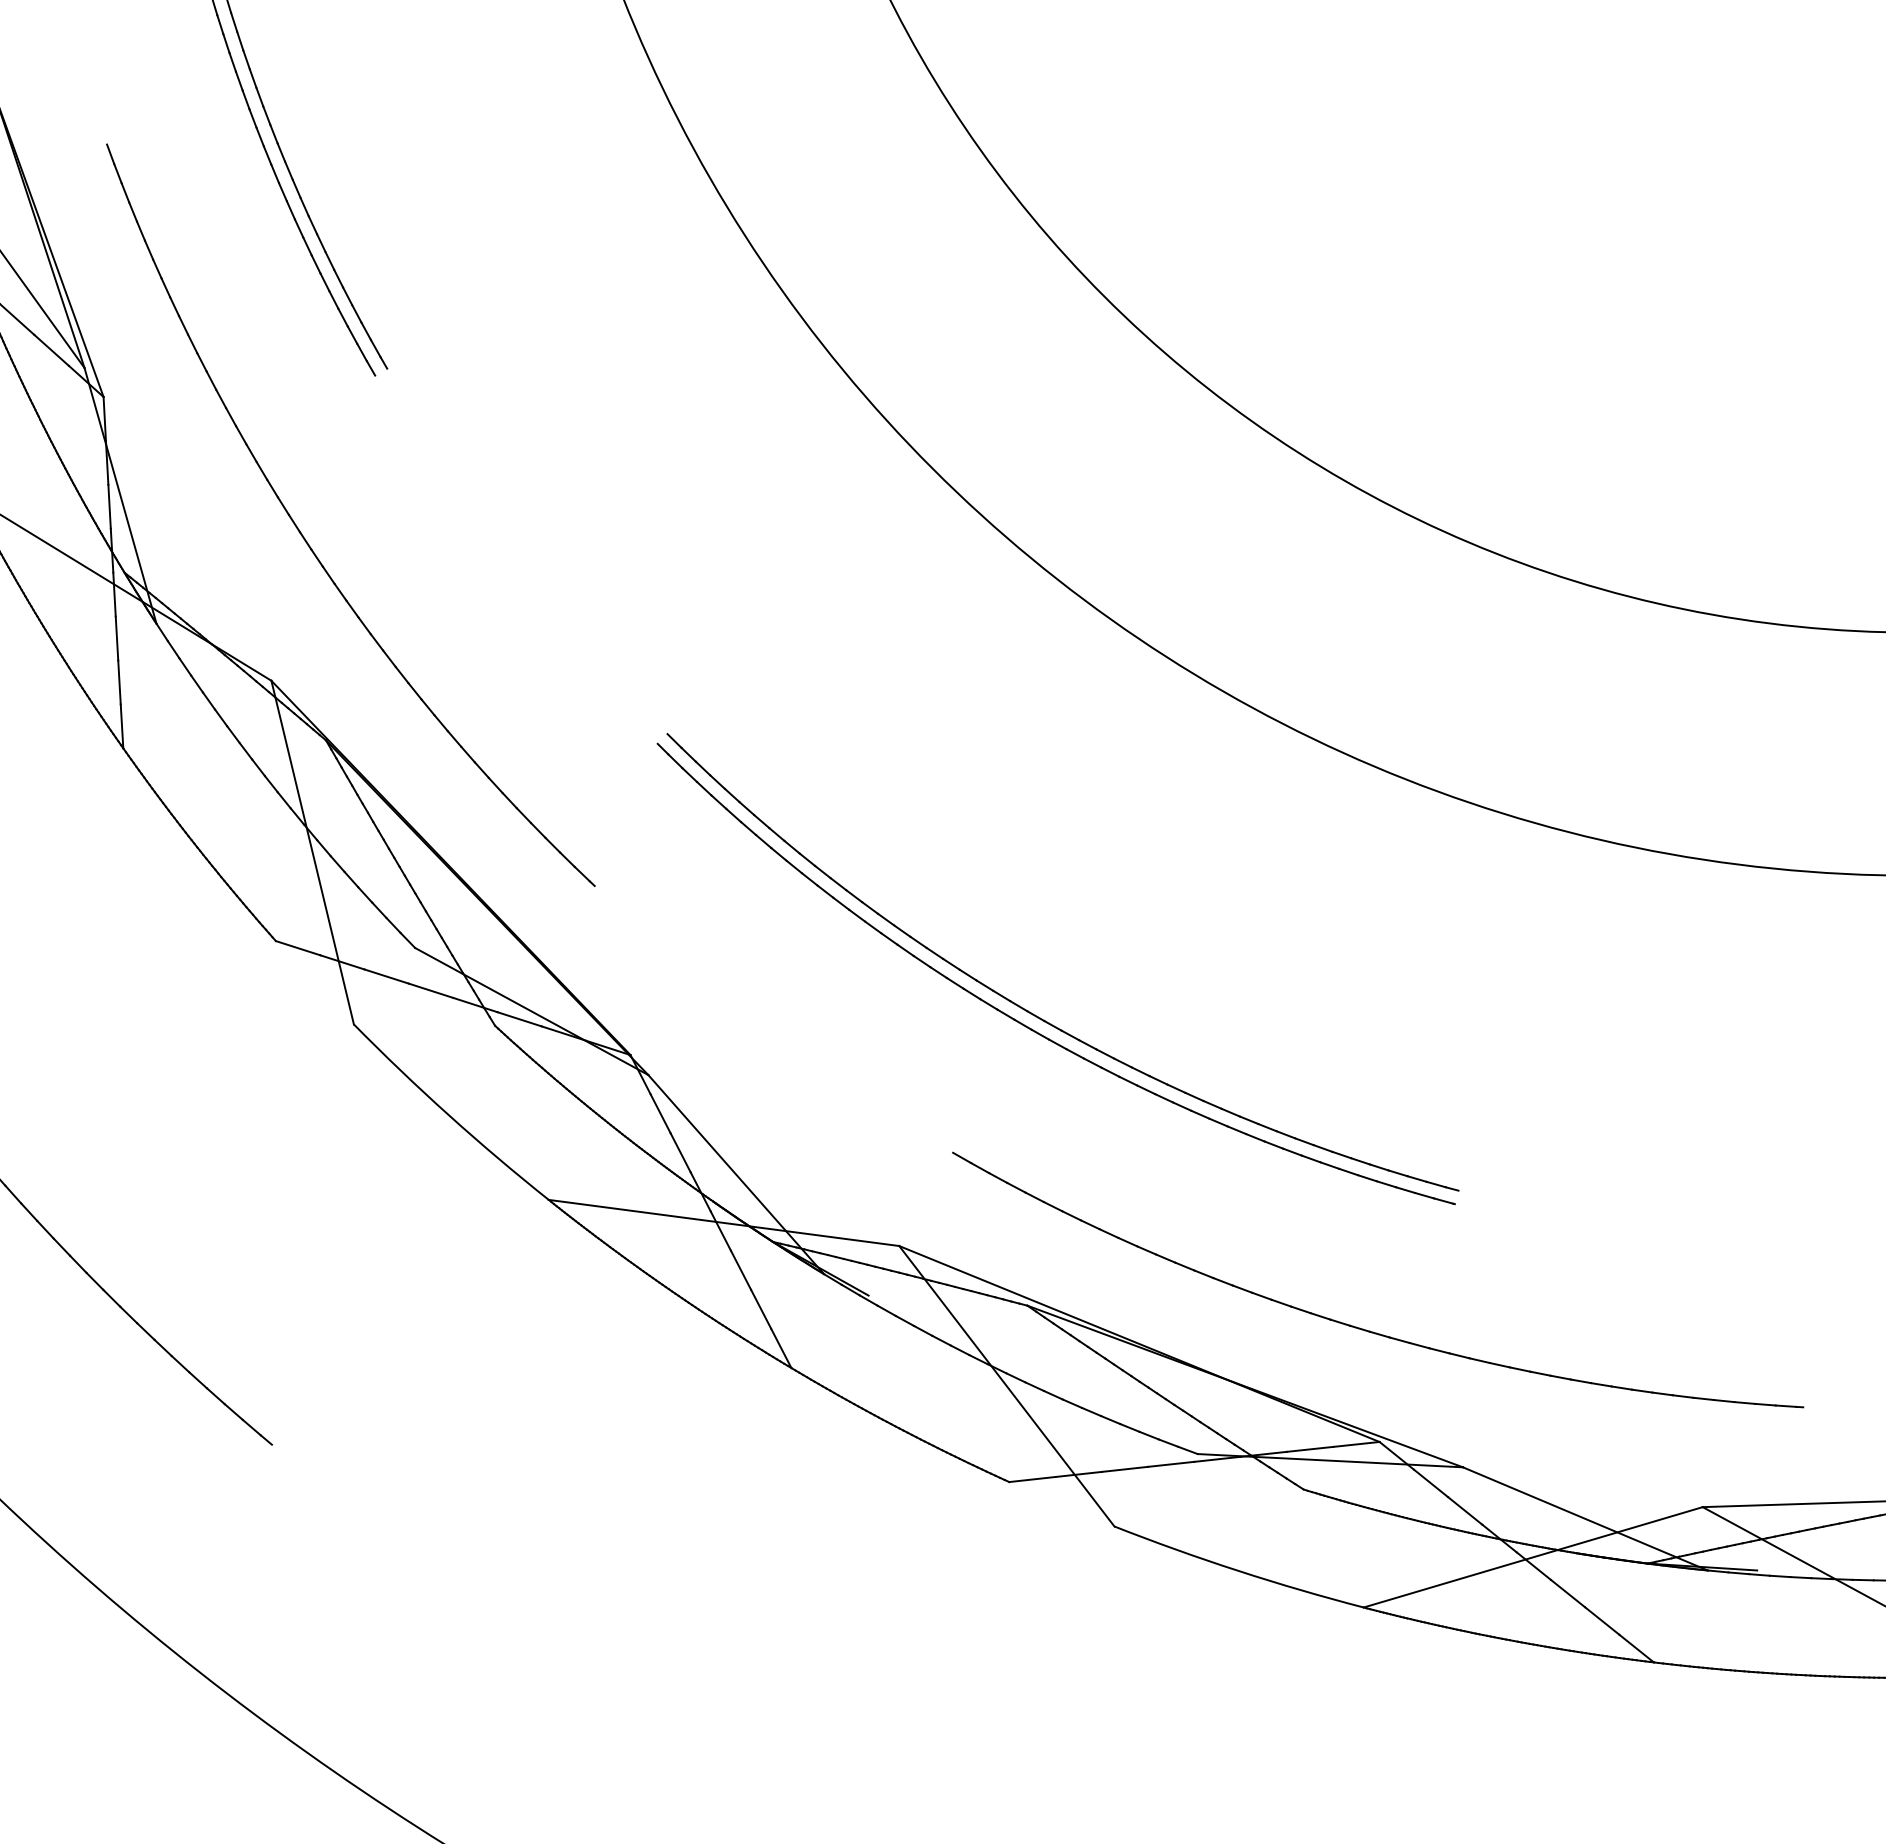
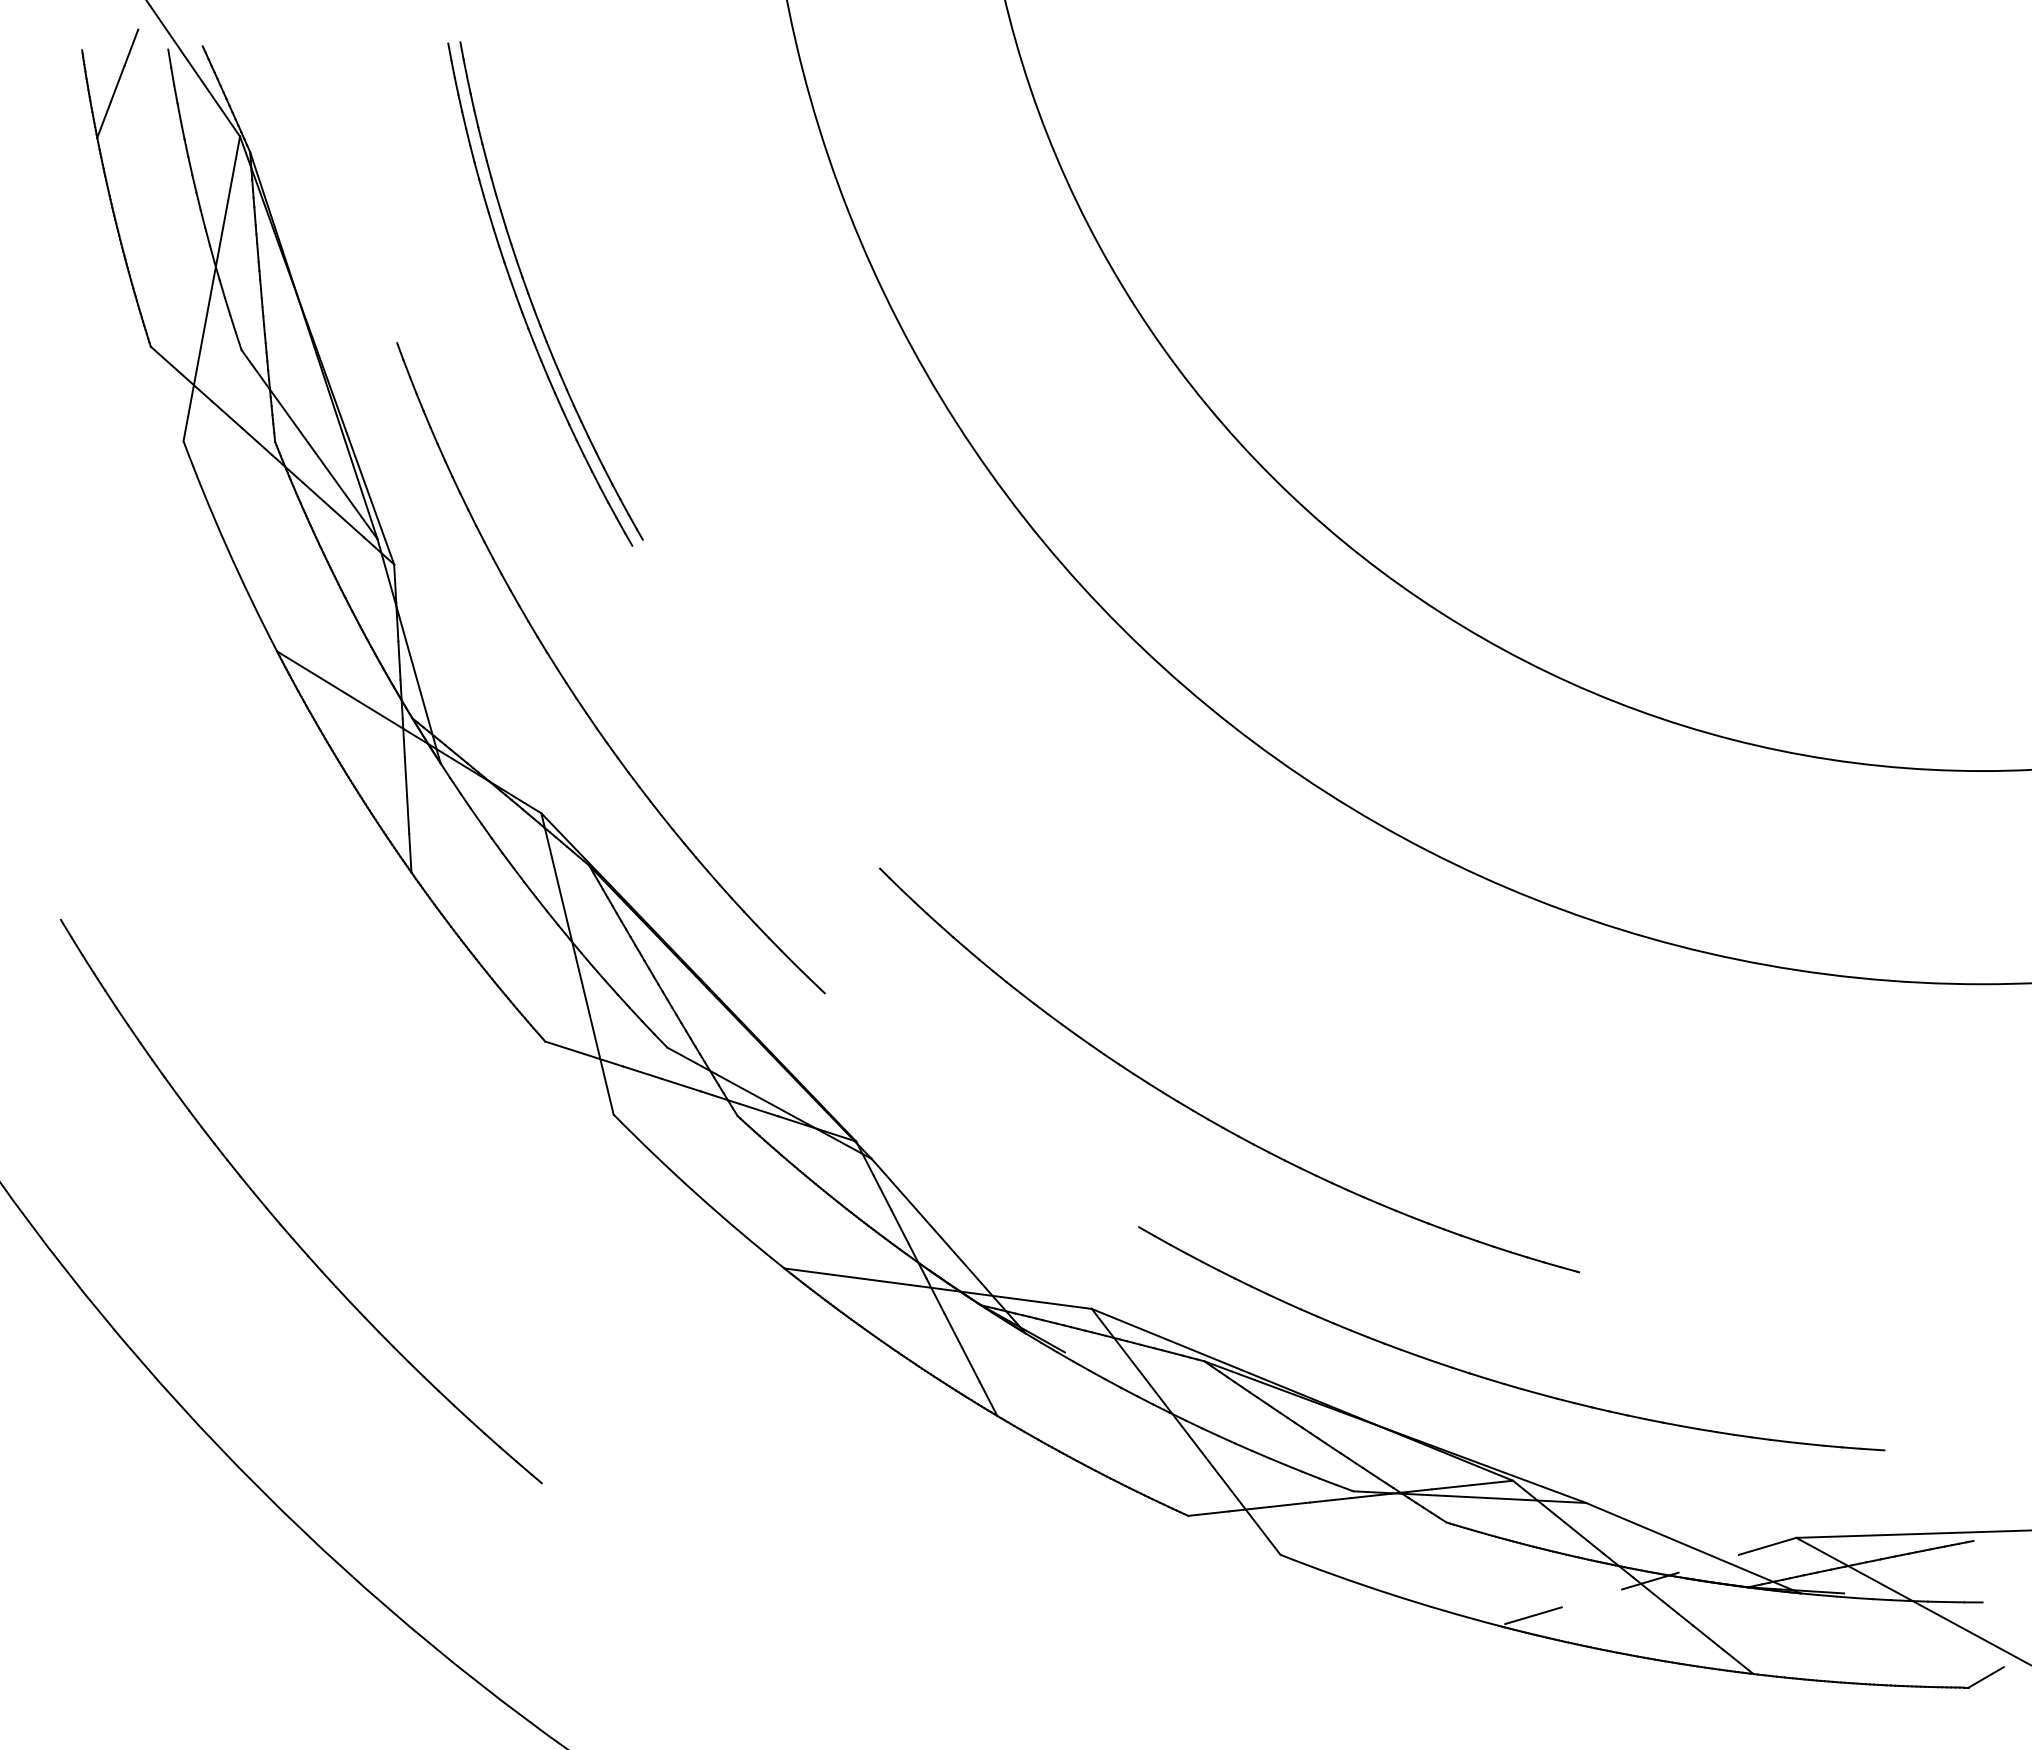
part: (1031, 1011) -> (1207, 1103), removed
line: (1532, 1556) -> (1647, 1581), solid -> dashed

